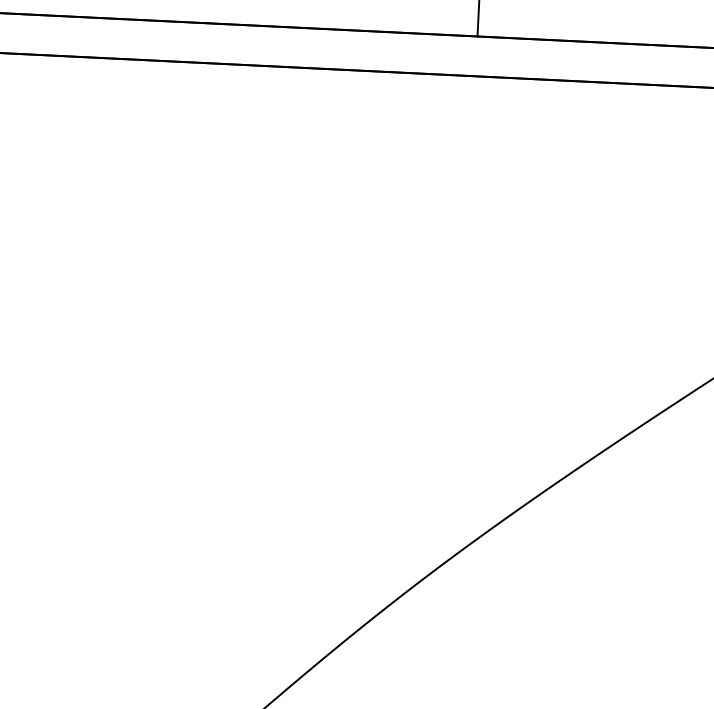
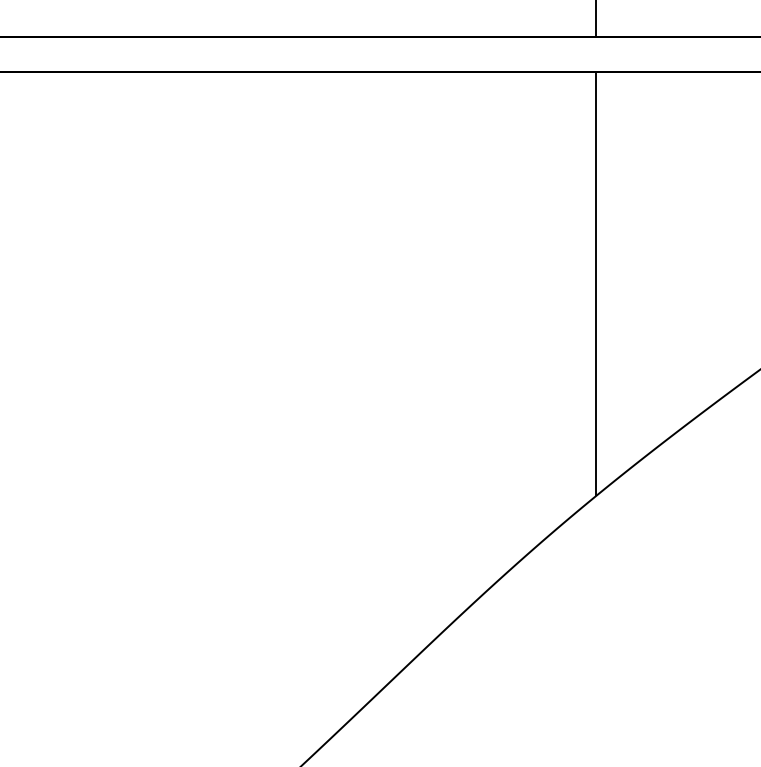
line: (463, 316) -> (596, 283), added

